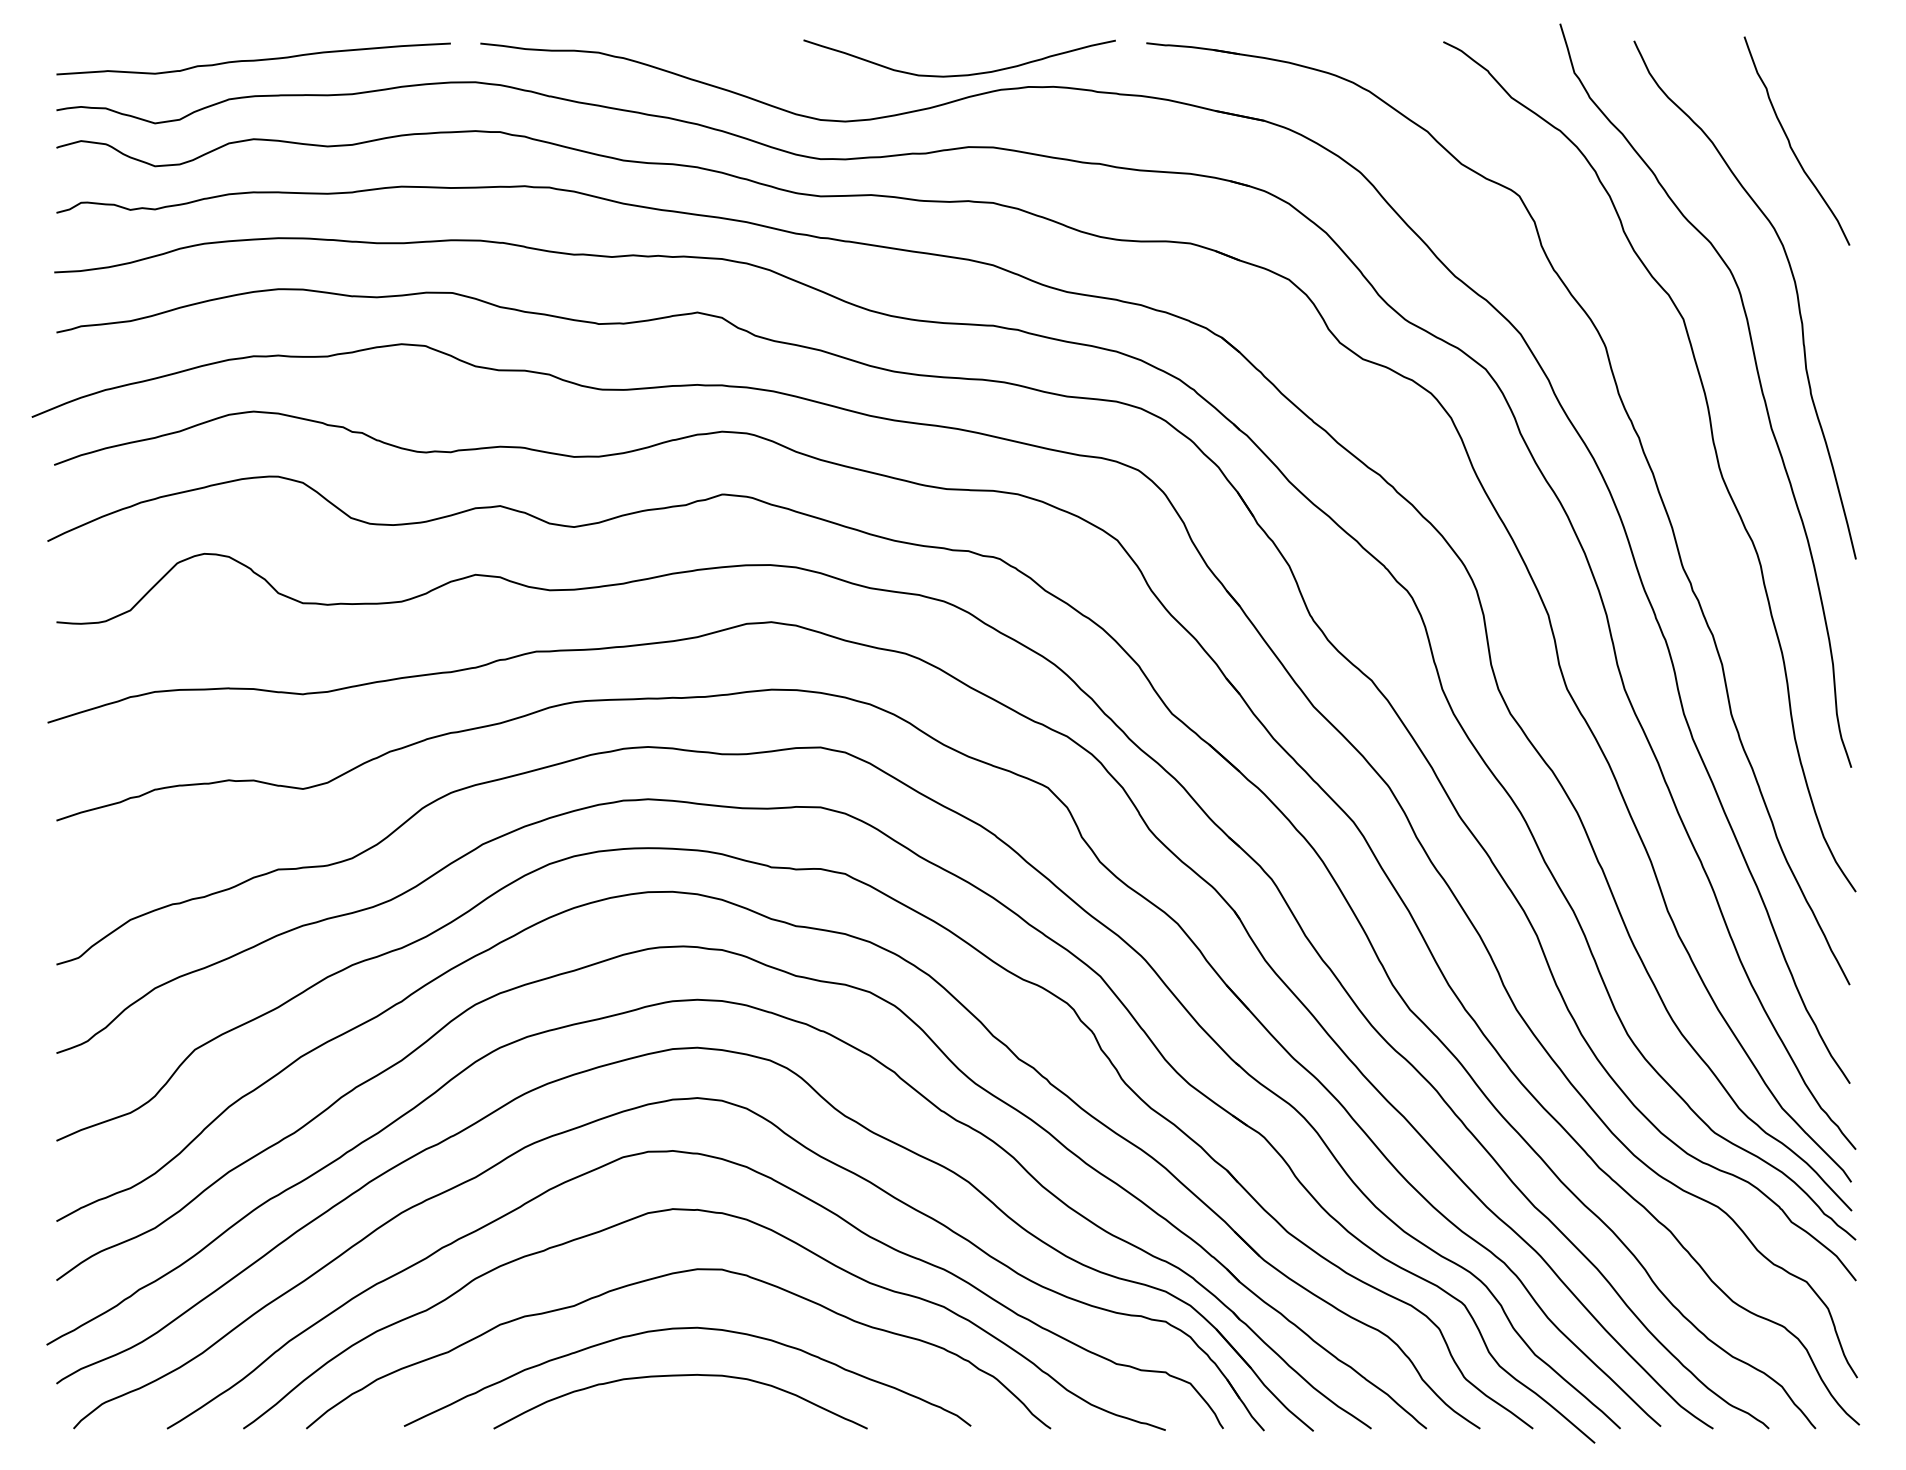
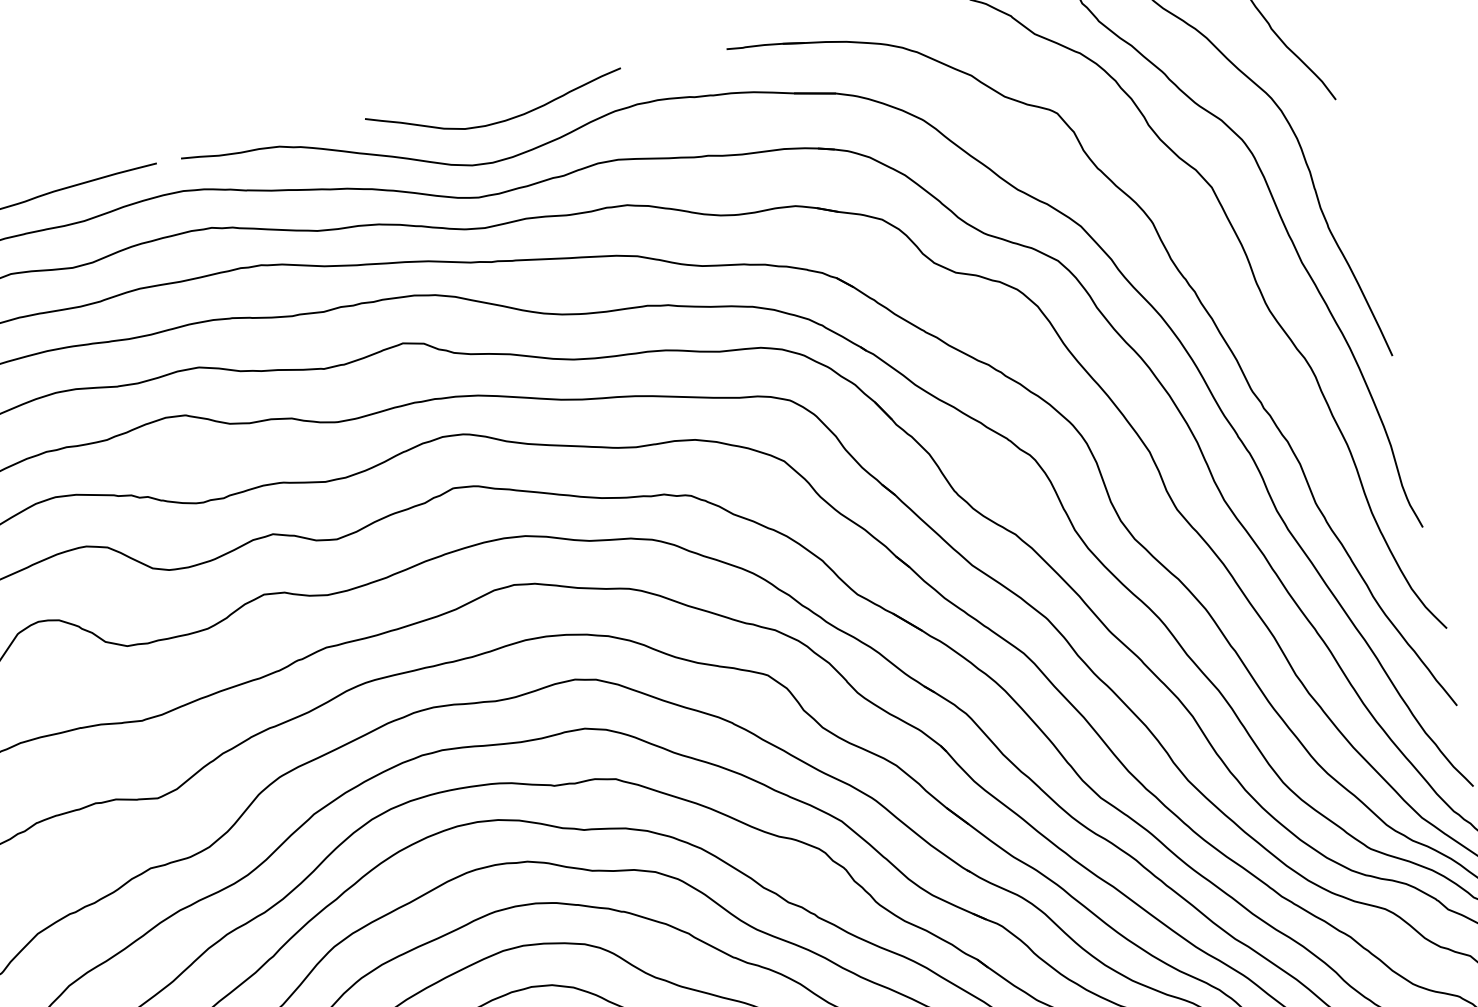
curve: (959, 74) -> (498, 121), moved

